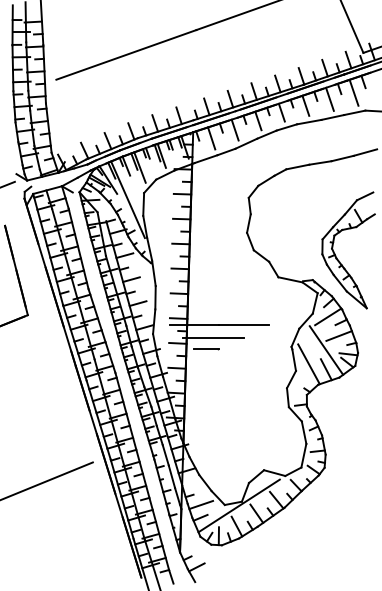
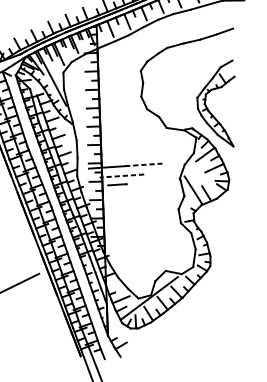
line: (244, 325) -> (144, 165), solid -> dashed
line: (212, 338) -> (121, 176), solid -> dashed
line: (326, 350) -> (205, 179), removed

